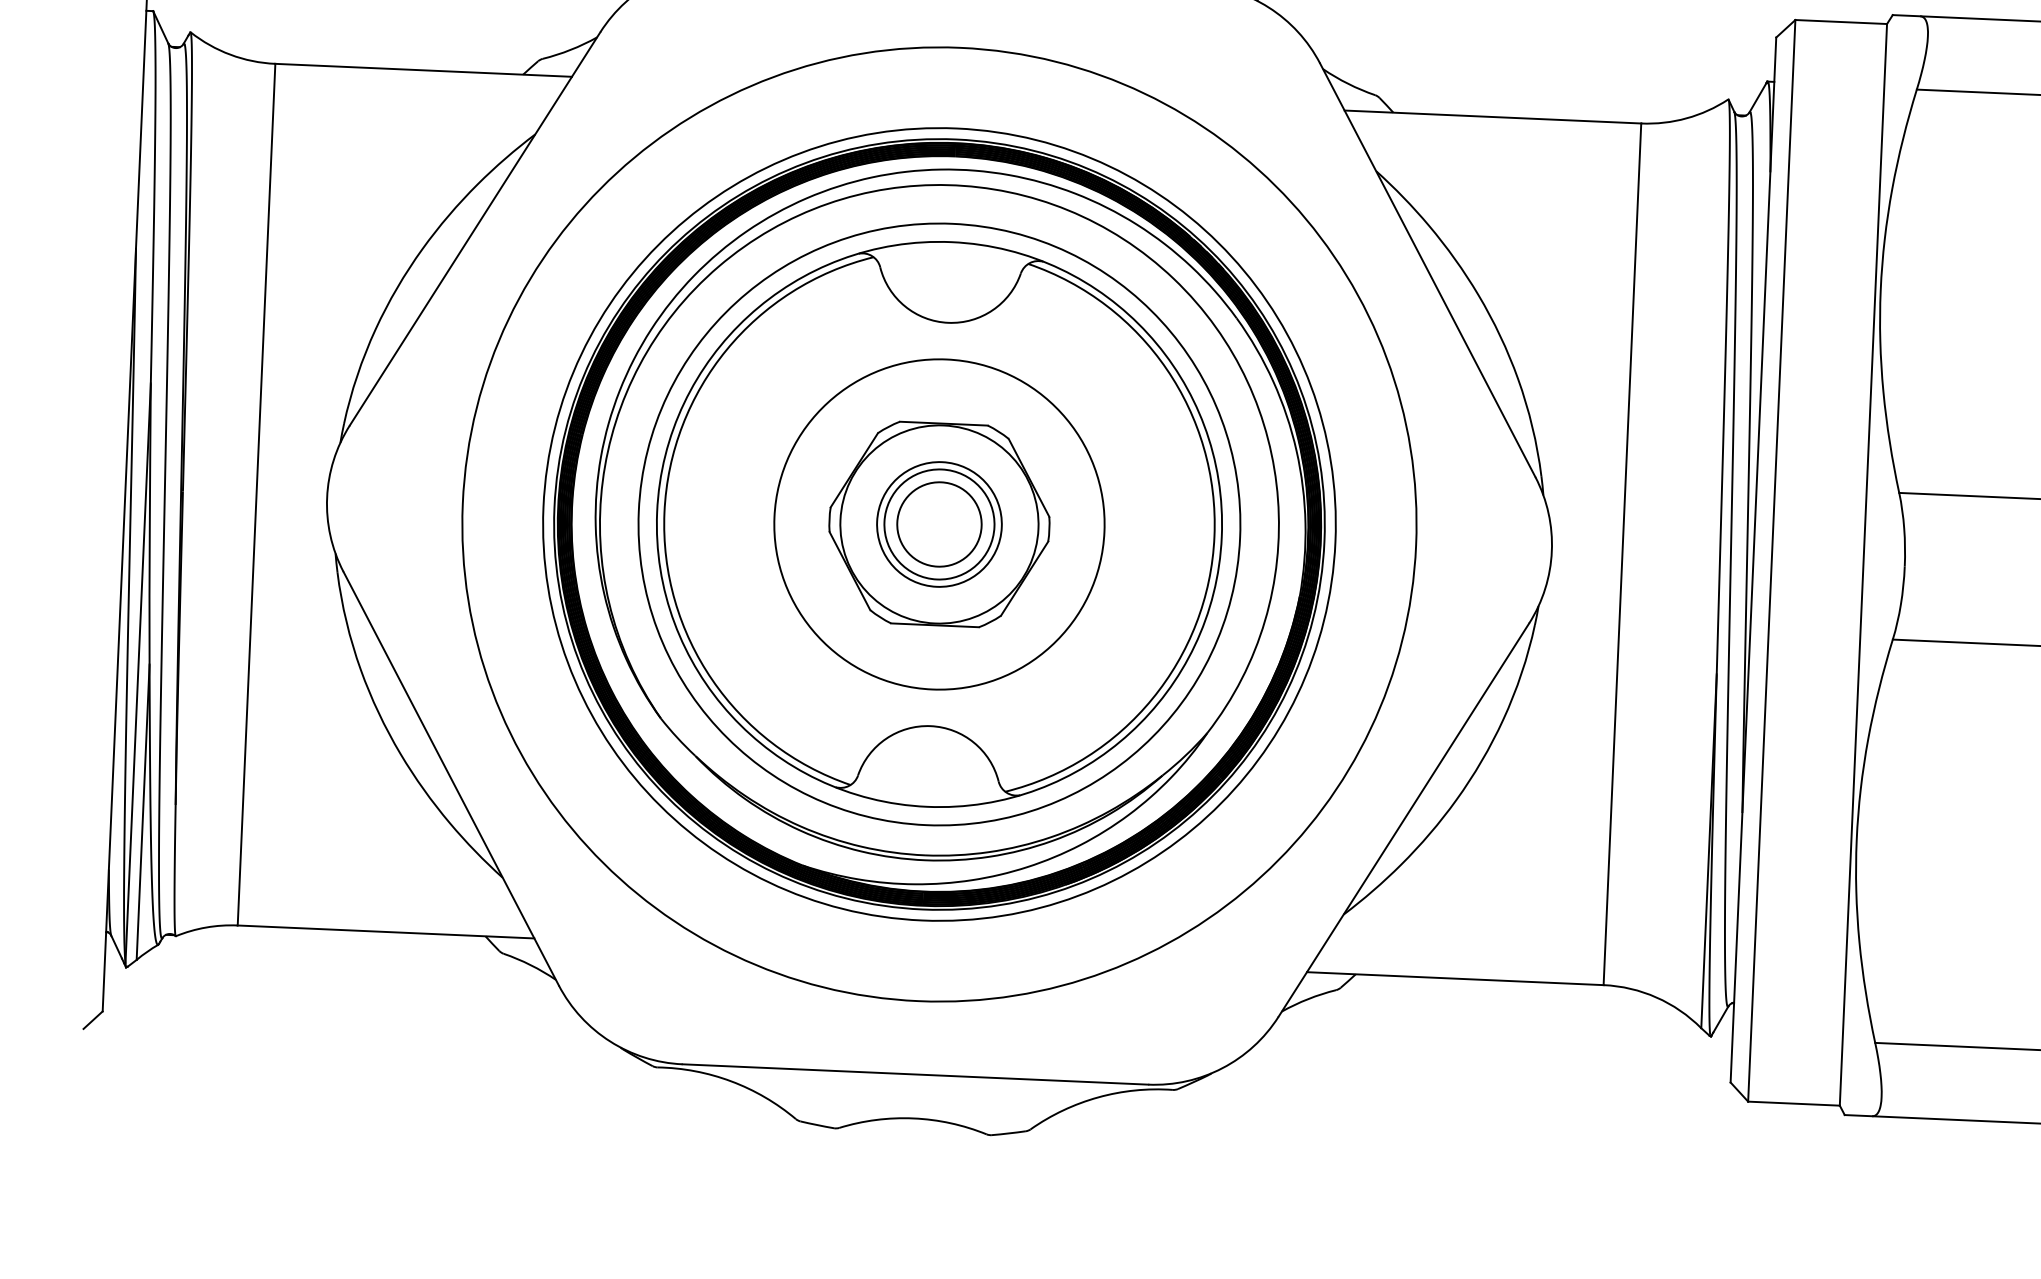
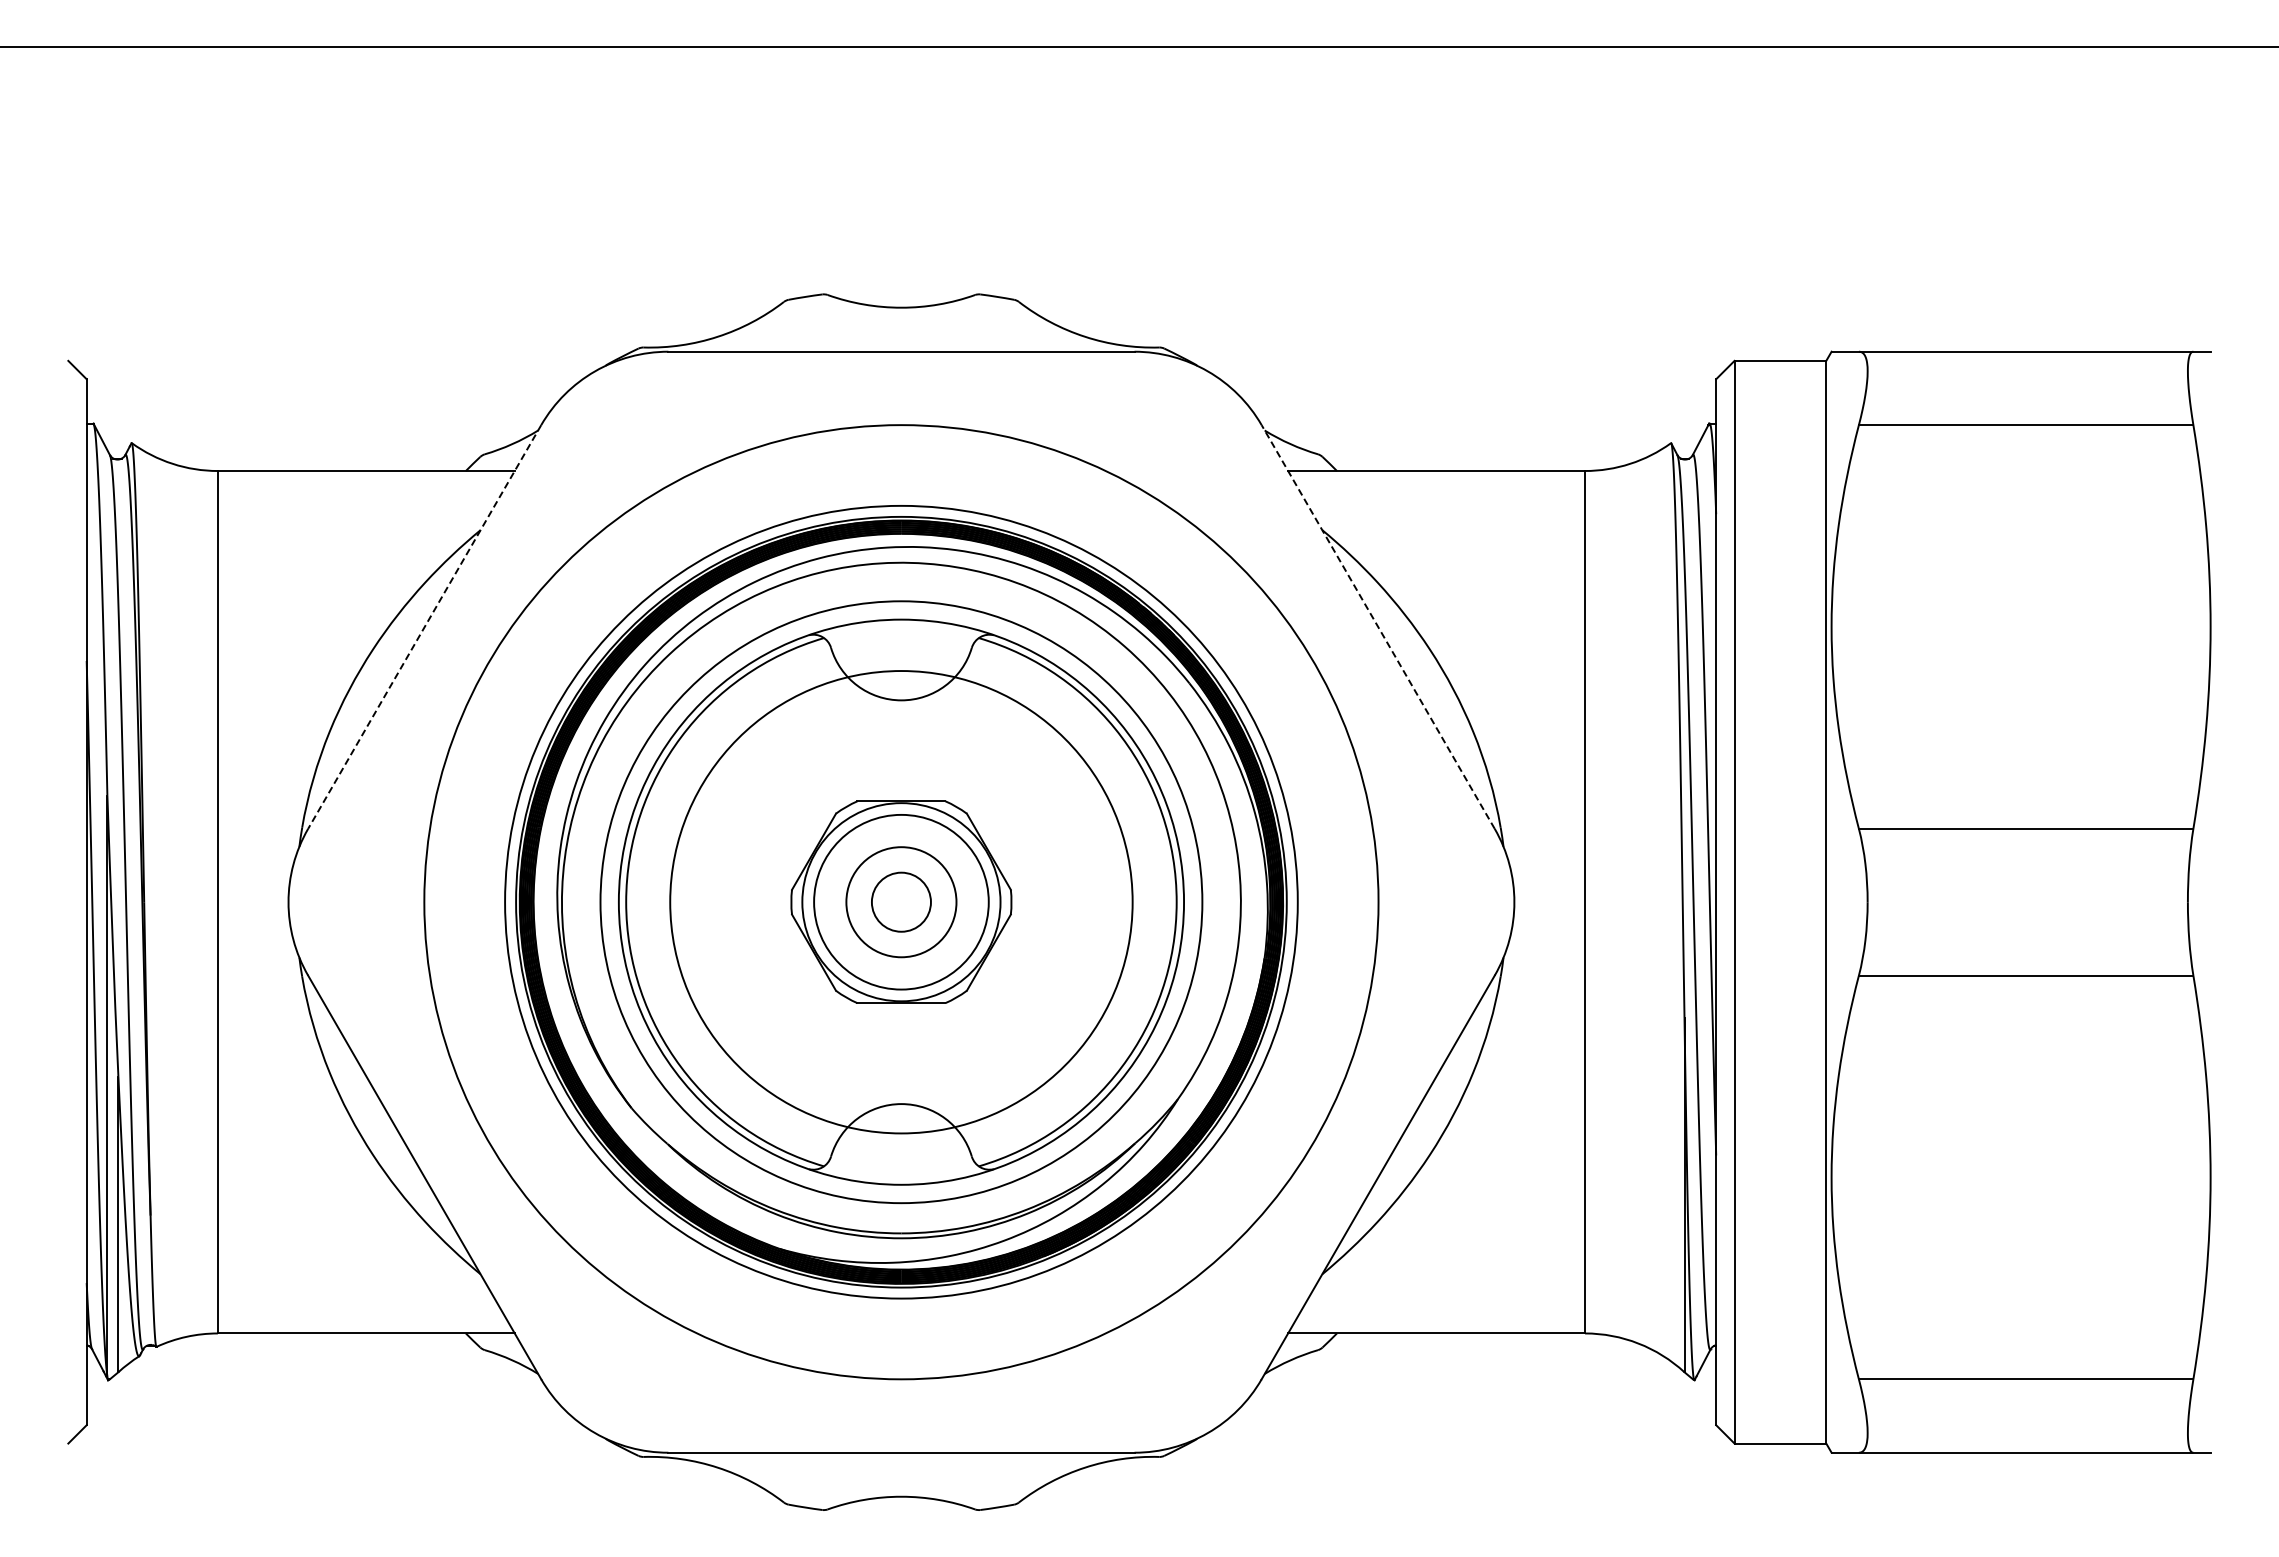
line: (474, 229) -> (424, 627), solid -> dashed
line: (1427, 269) -> (1377, 626), solid -> dashed
circle: (939, 523) -> (901, 901), size x1.4
circle: (939, 524) -> (901, 902), size x0.7
circle: (939, 524) -> (901, 902), size x1.4

